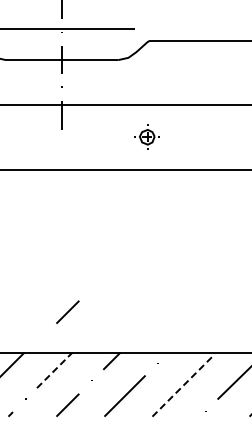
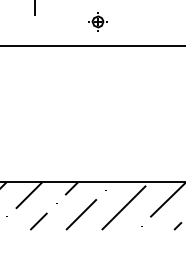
line: (67, 311) -> (38, 151), removed
line: (55, 370) -> (29, 195), dashed -> solid
line: (182, 386) -> (124, 207), dashed -> solid

